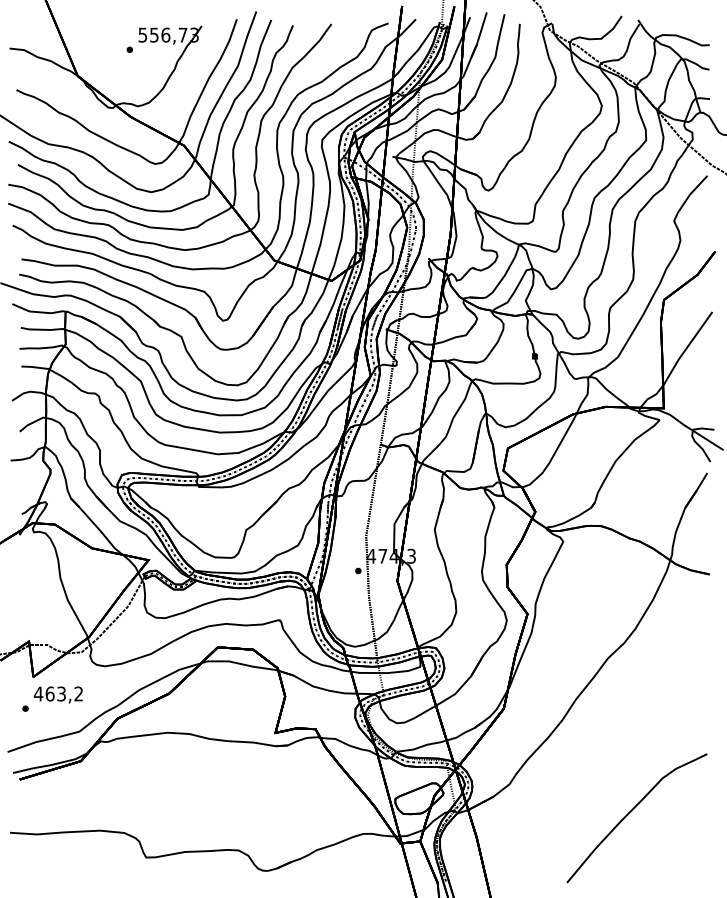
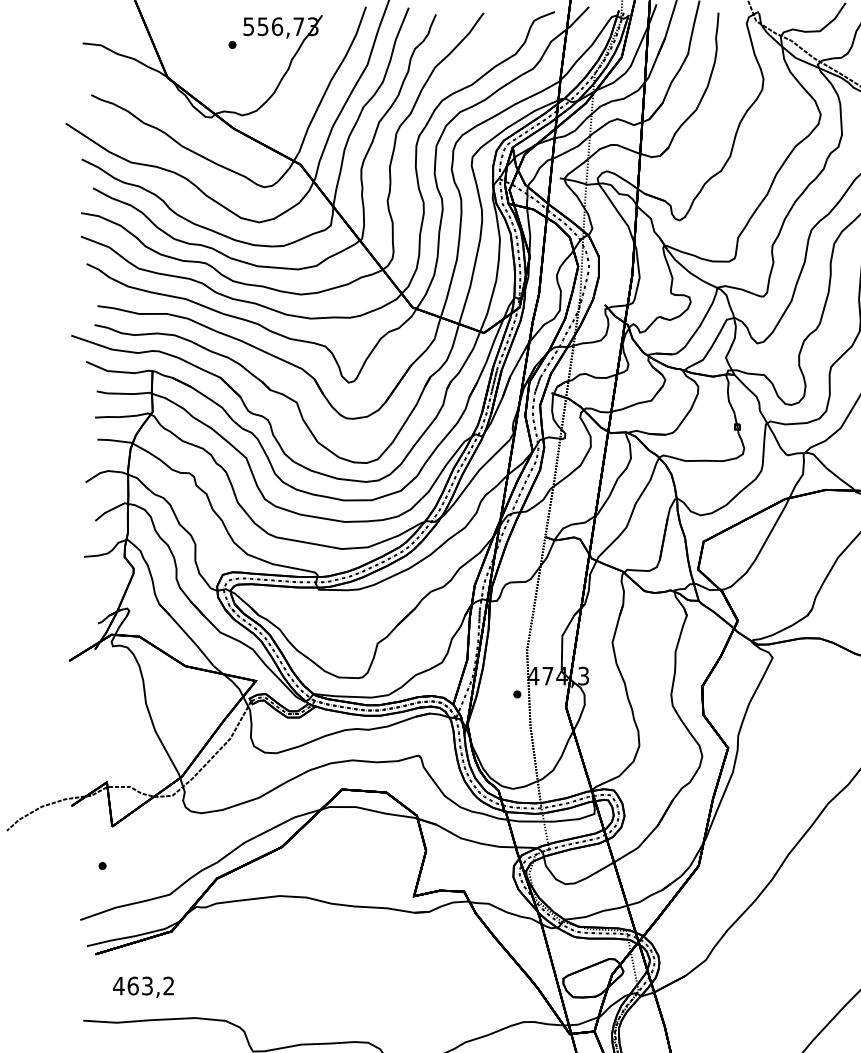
text: (57, 694) -> (142, 986), moved

